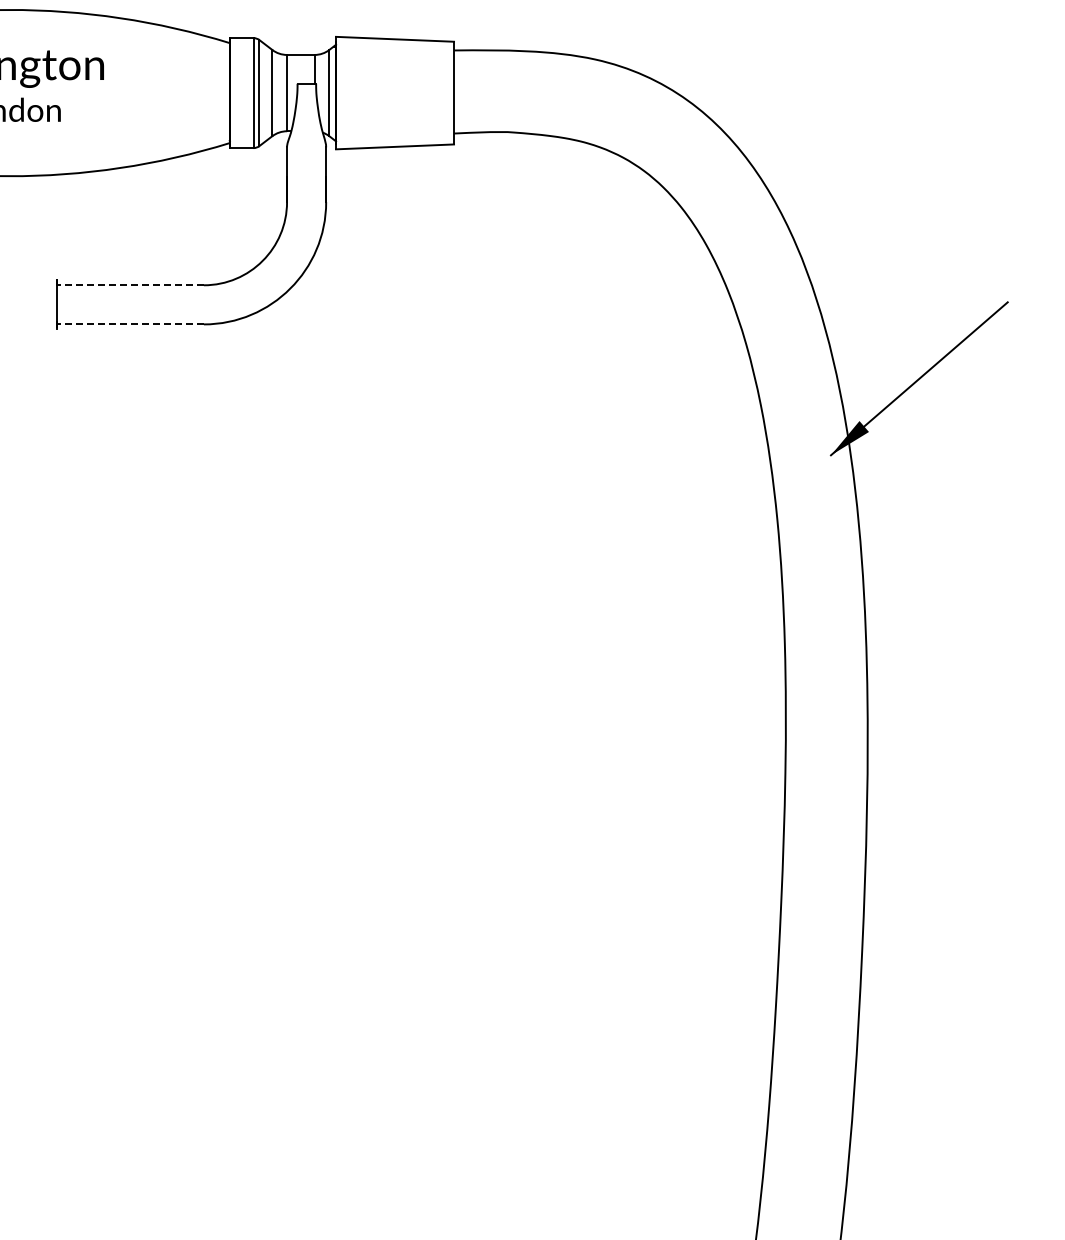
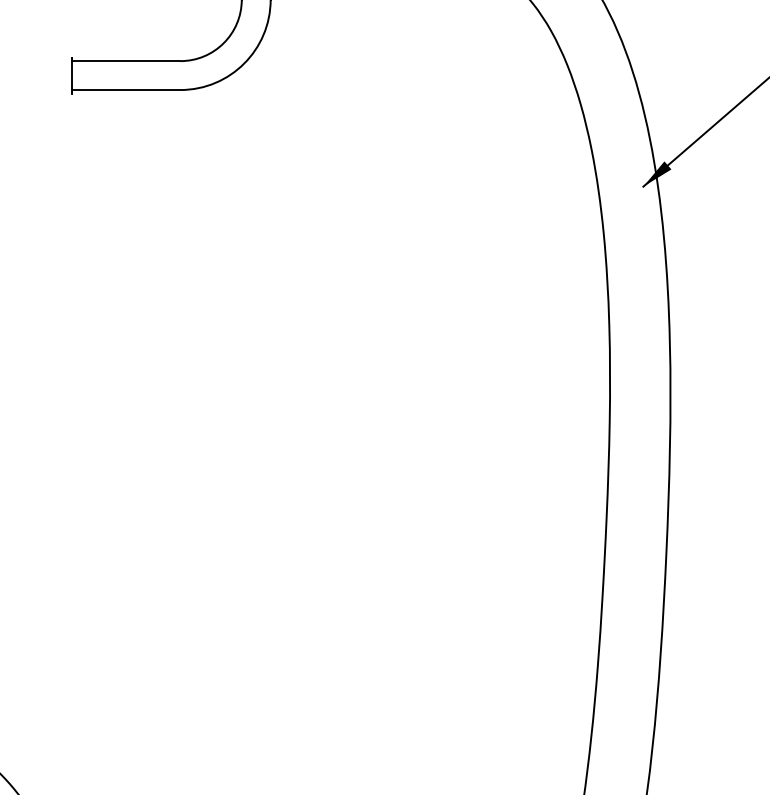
line: (130, 285) -> (126, 61), dashed -> solid
line: (130, 324) -> (126, 90), dashed -> solid

